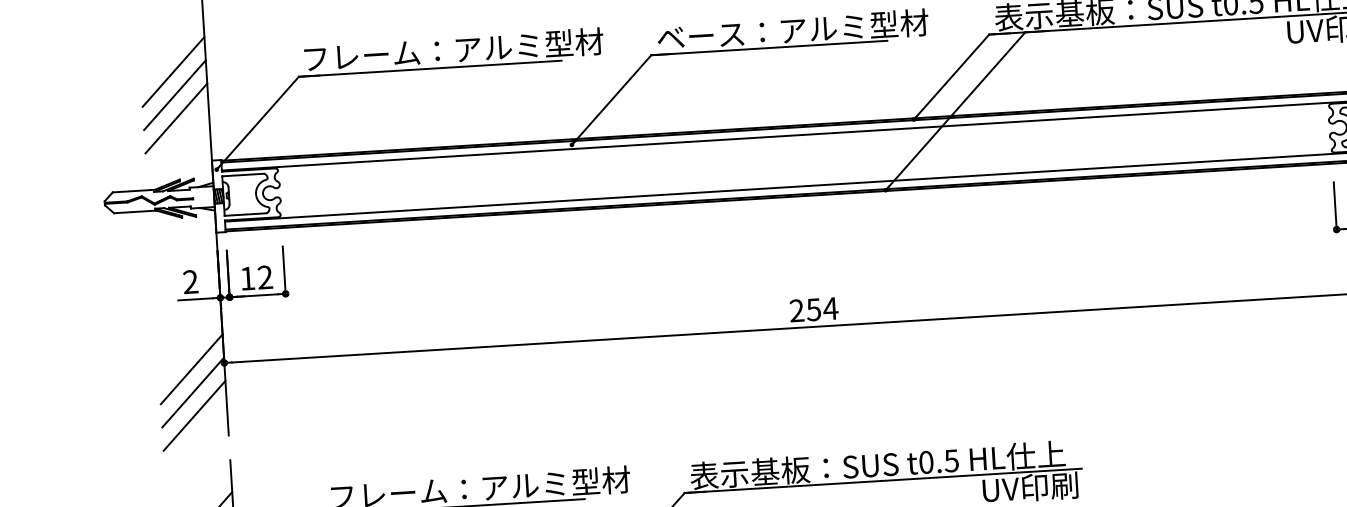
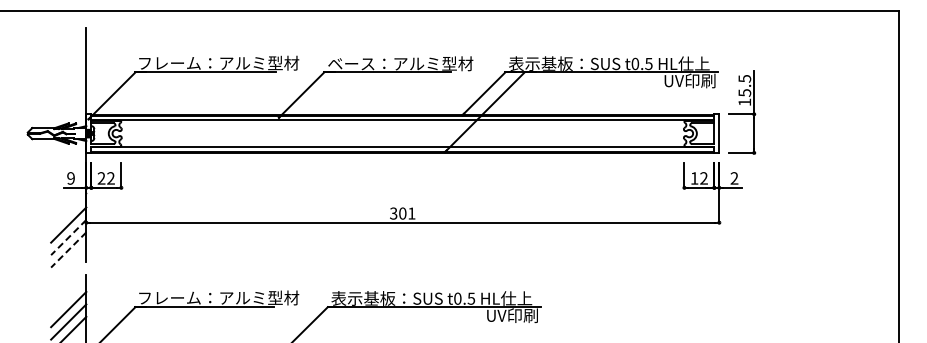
line: (173, 71) -> (68, 65), removed
line: (174, 93) -> (68, 77), removed
line: (175, 118) -> (68, 90), removed
text: (247, 278) -> (101, 178), 12 -> 22
text: (189, 282) -> (70, 178), 2 -> 9
text: (813, 309) -> (402, 213), 254 -> 301
line: (192, 392) -> (68, 237), solid -> dashed
line: (194, 414) -> (68, 249), solid -> dashed

